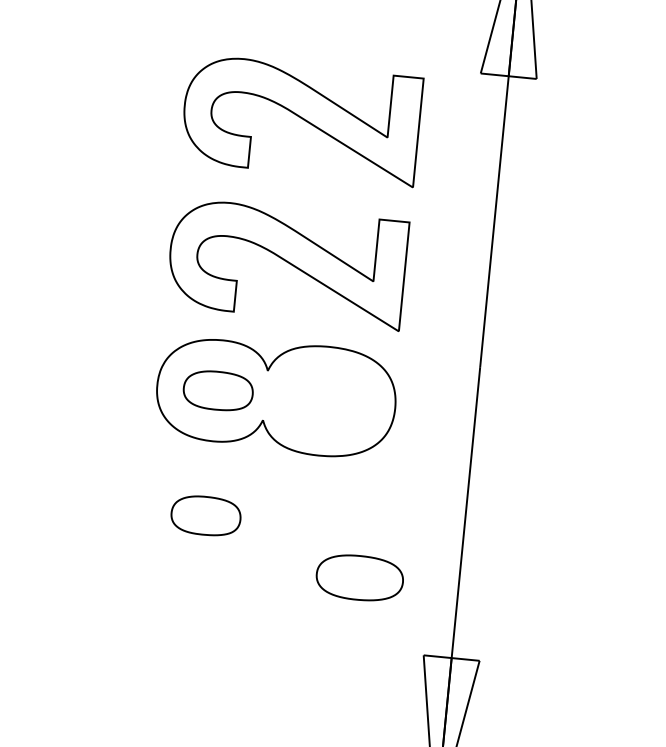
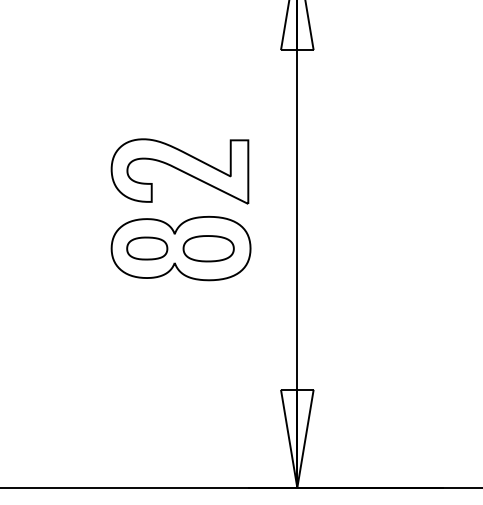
part: (300, 120) -> (179, 87), removed
part: (206, 515) -> (147, 321), removed
part: (359, 577) -> (208, 248), moved

